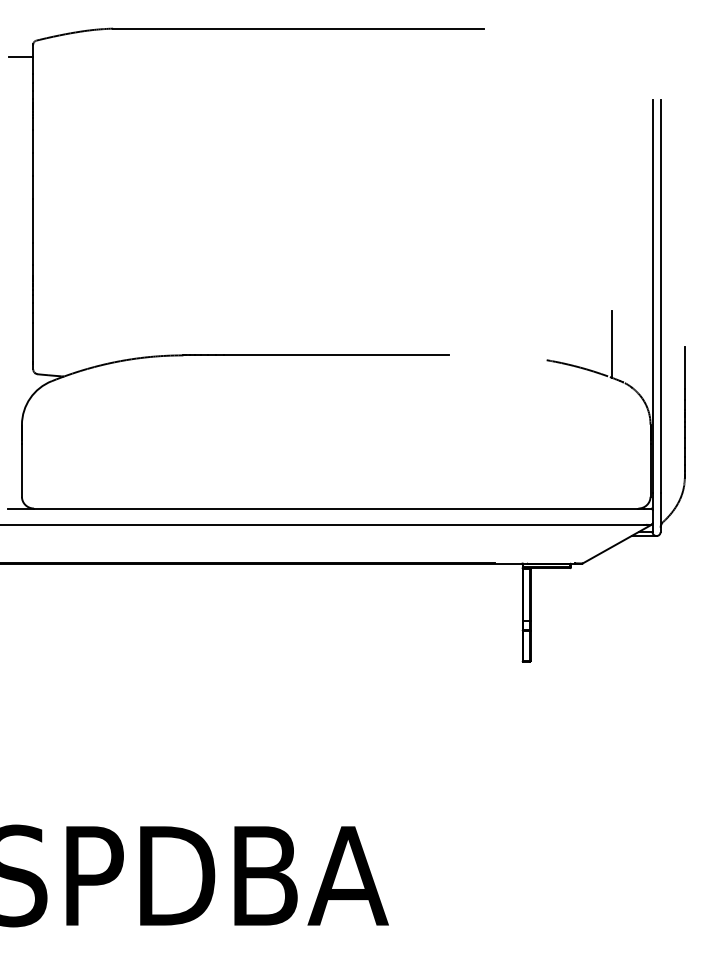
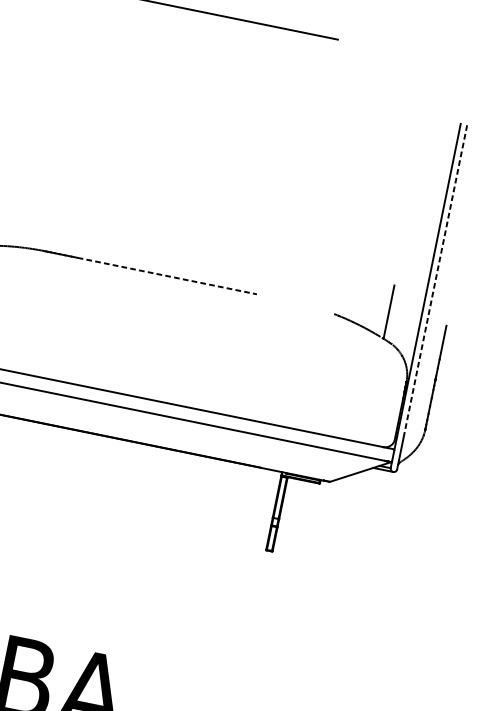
line: (660, 296) -> (435, 281), solid -> dashed
line: (336, 355) -> (167, 276), solid -> dashed

